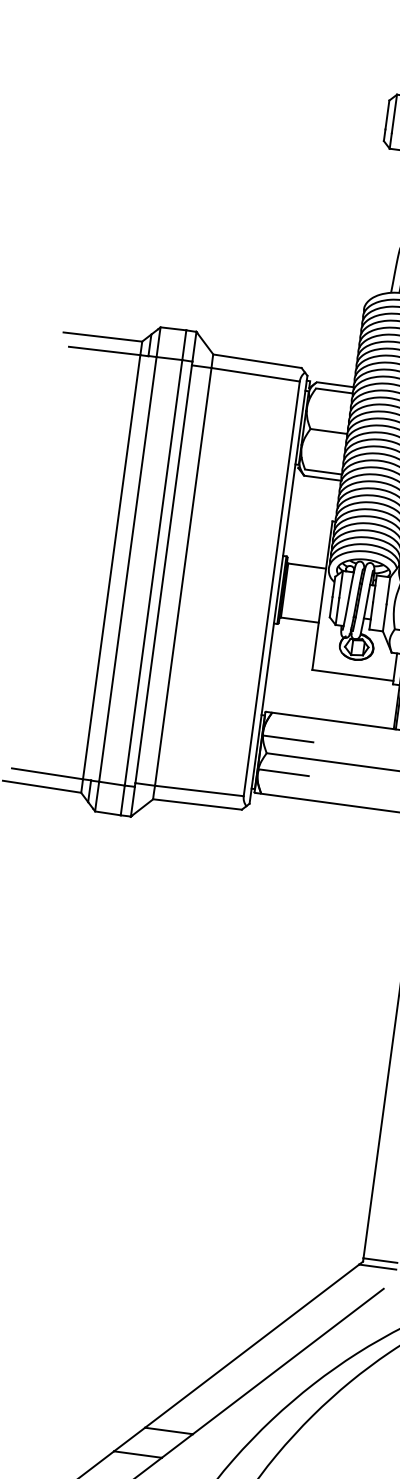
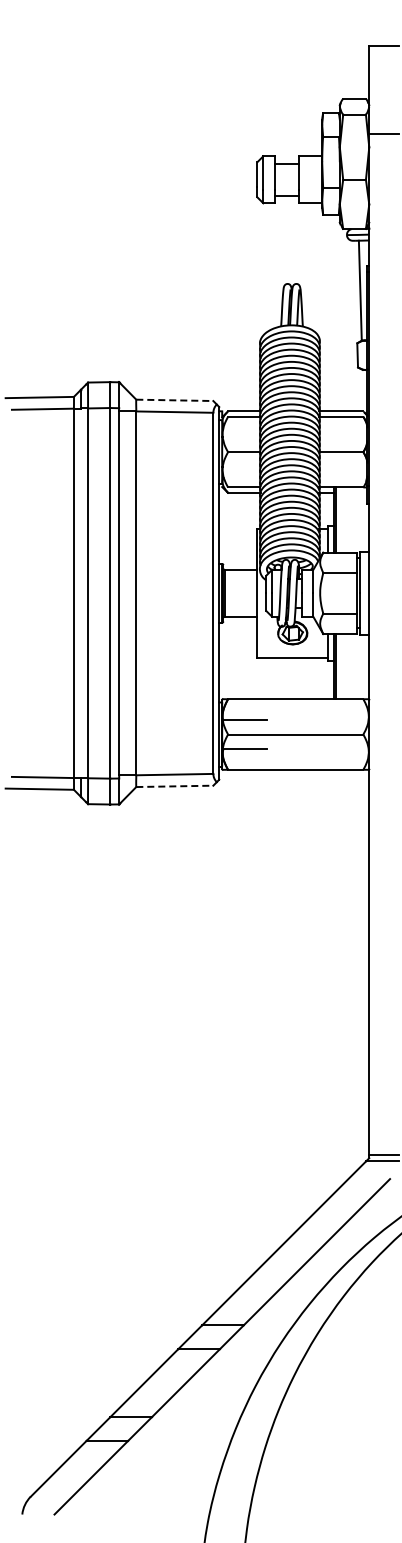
line: (257, 361) -> (174, 400), solid -> dashed
line: (197, 804) -> (174, 786), solid -> dashed

